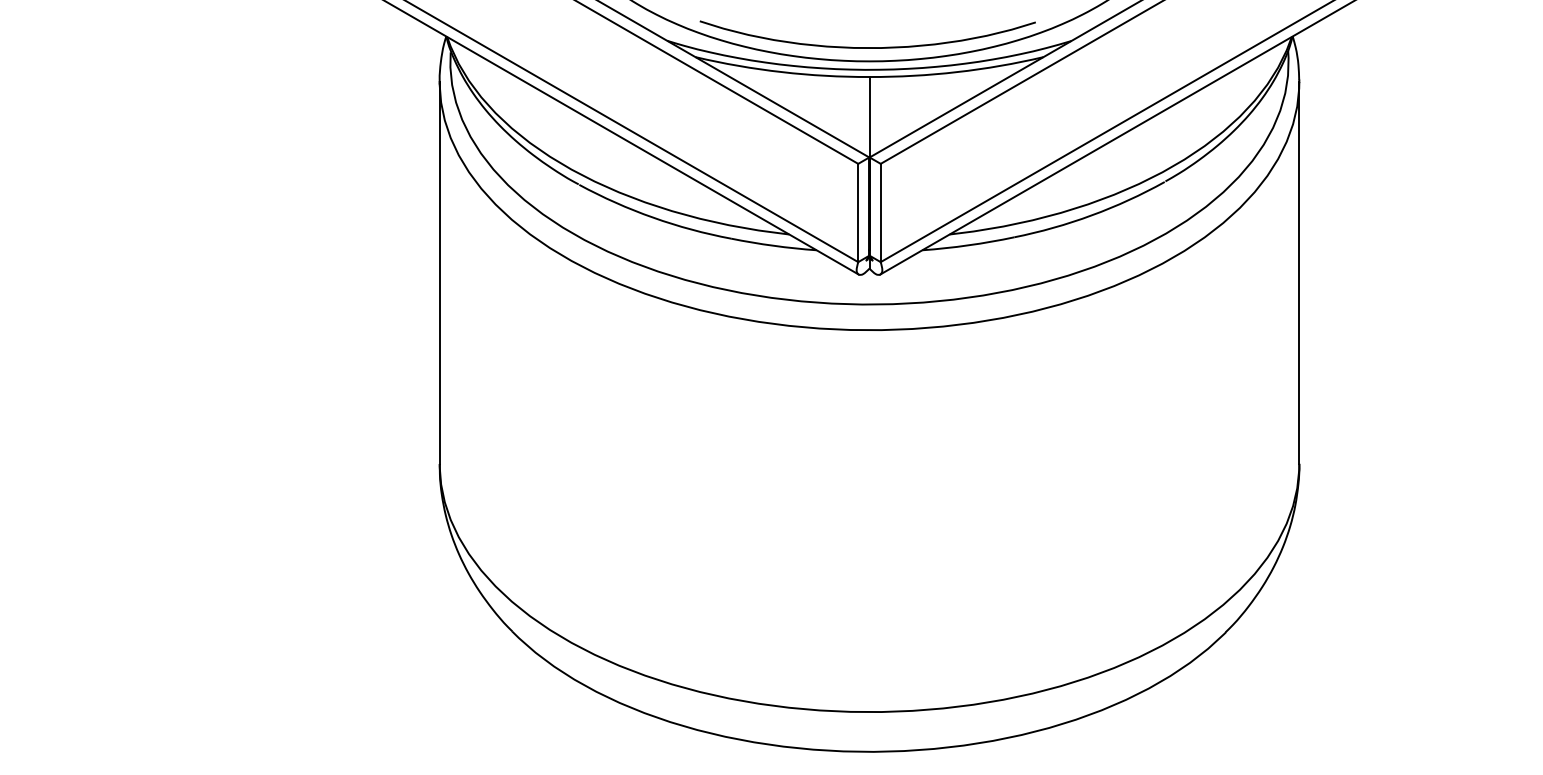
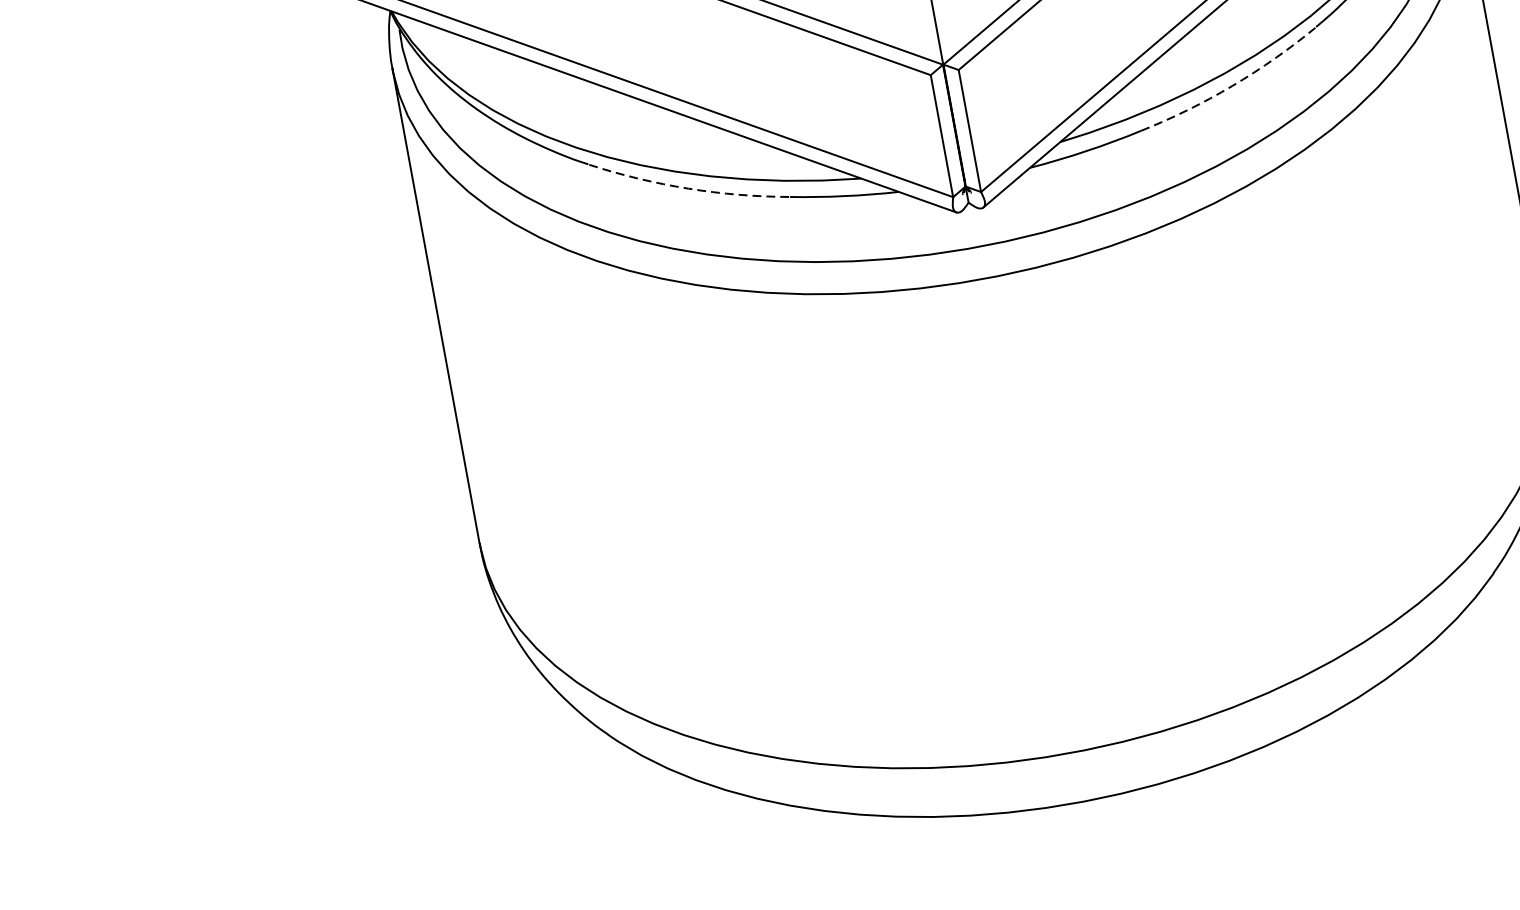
arc: (1091, 215) -> (1232, 86), solid -> dashed
arc: (653, 217) -> (688, 188), solid -> dashed

